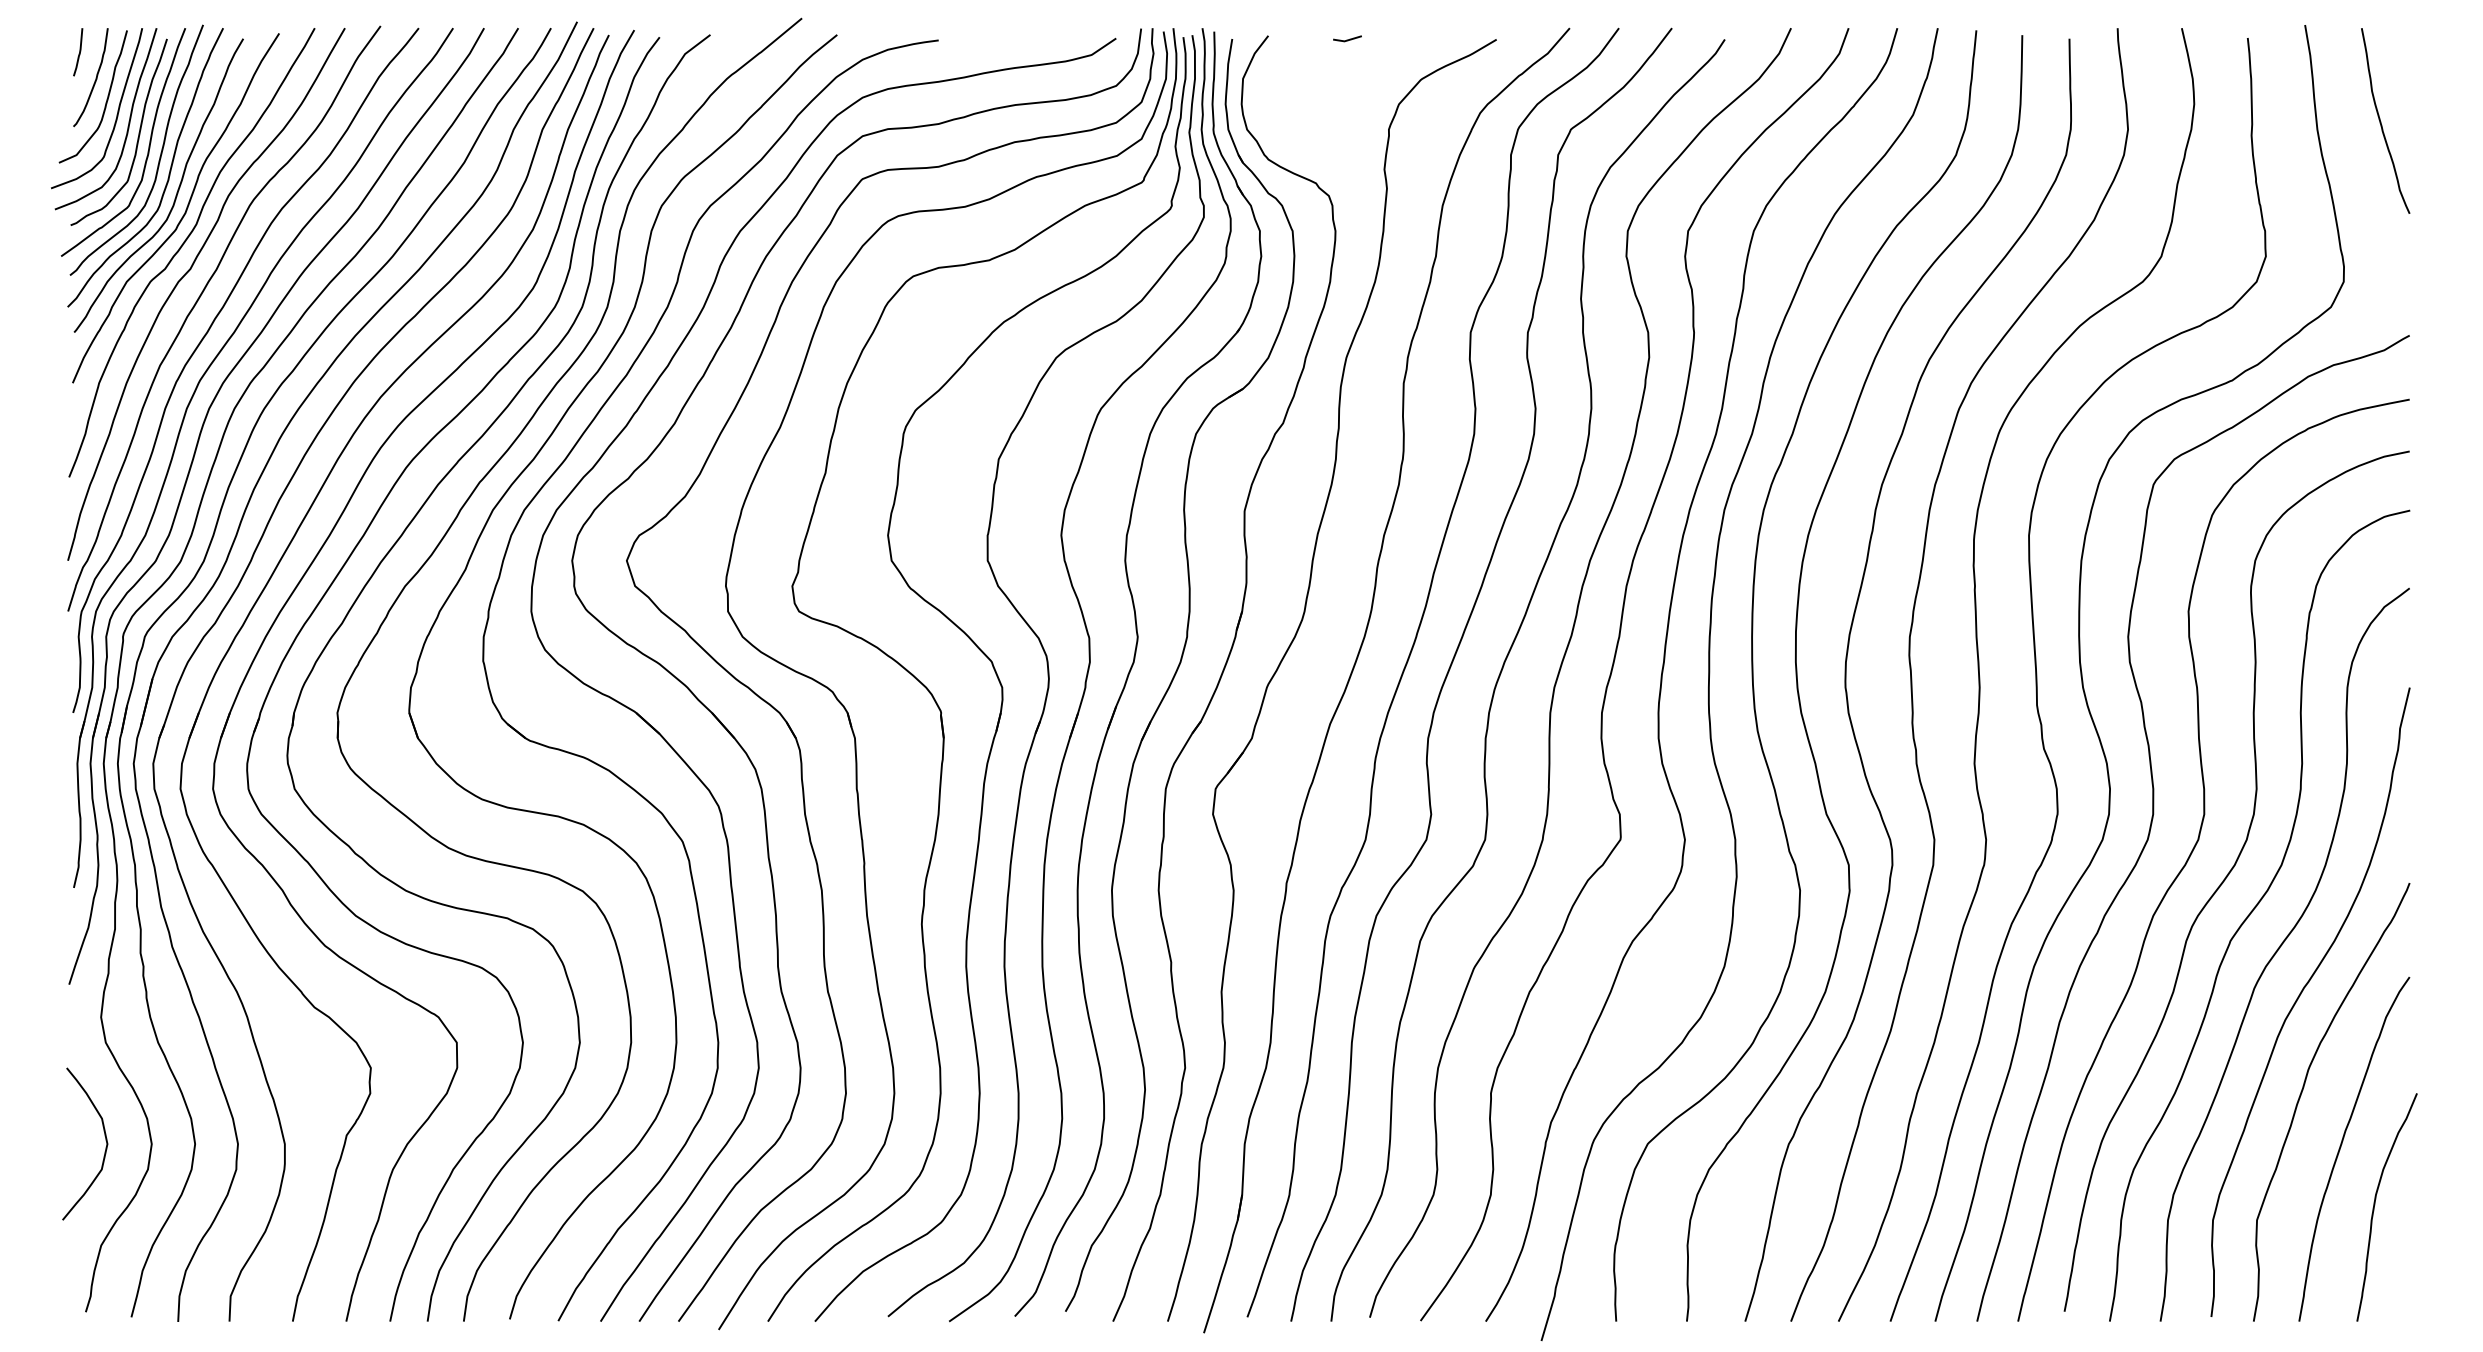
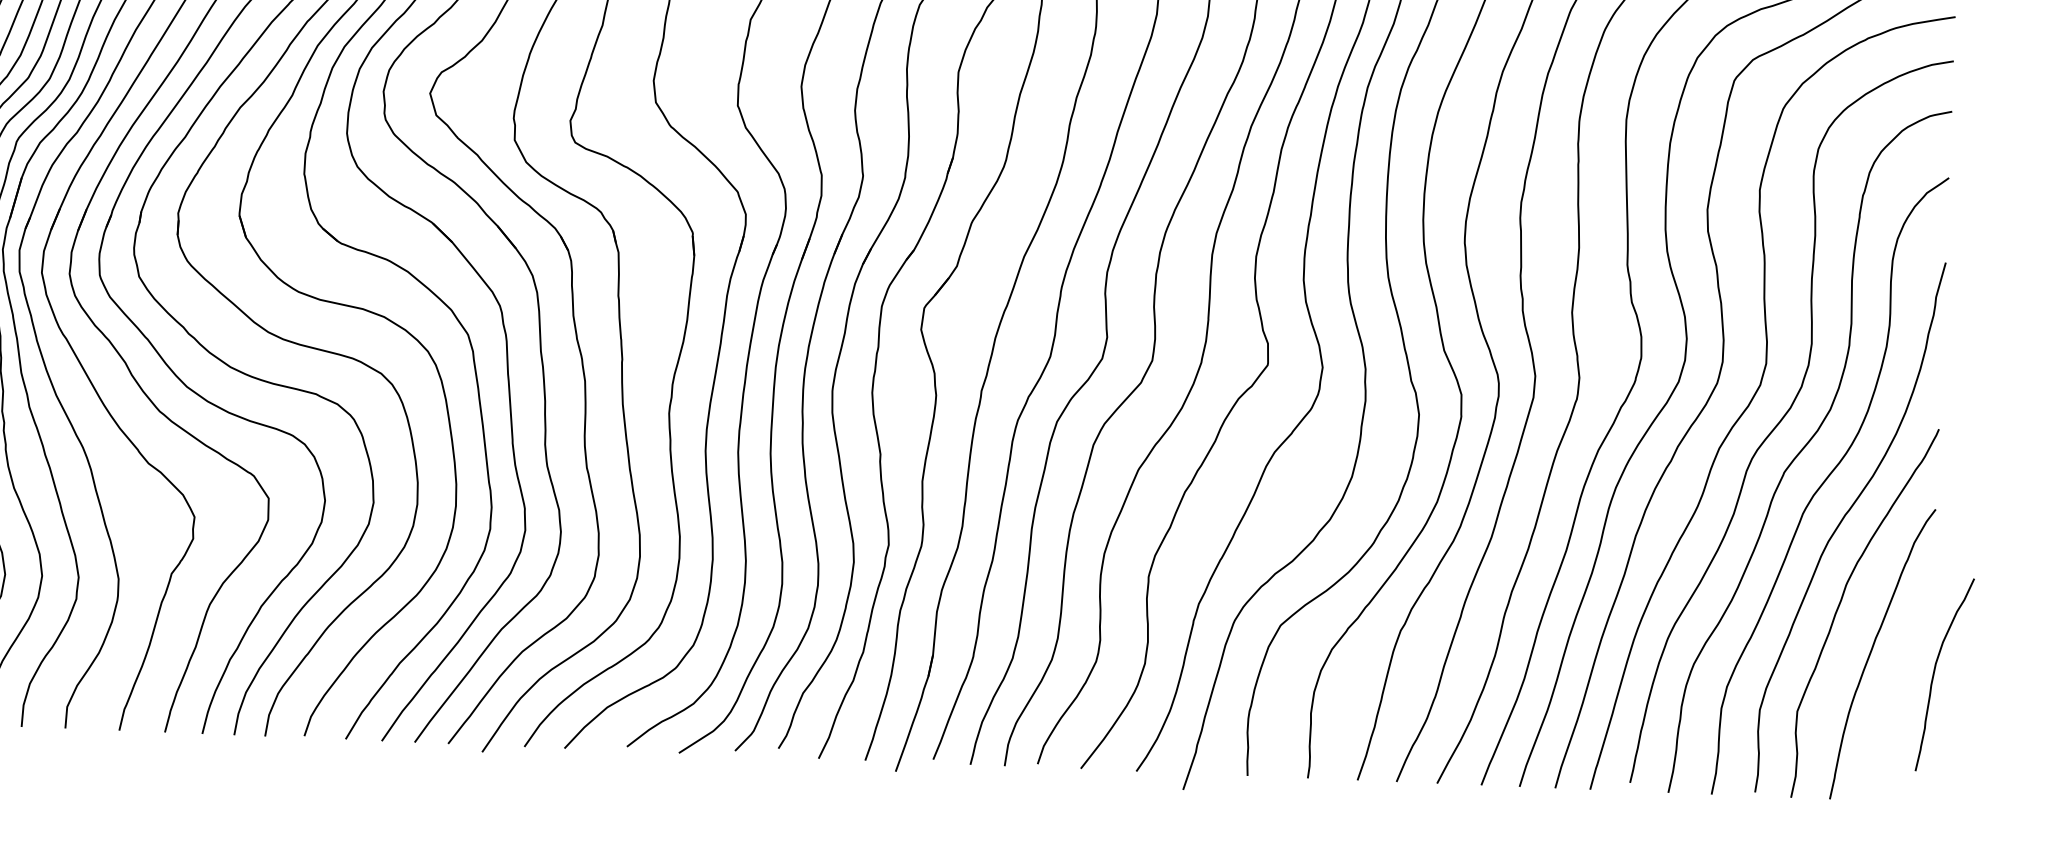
curve: (2375, 1205) -> (1935, 672), moved

